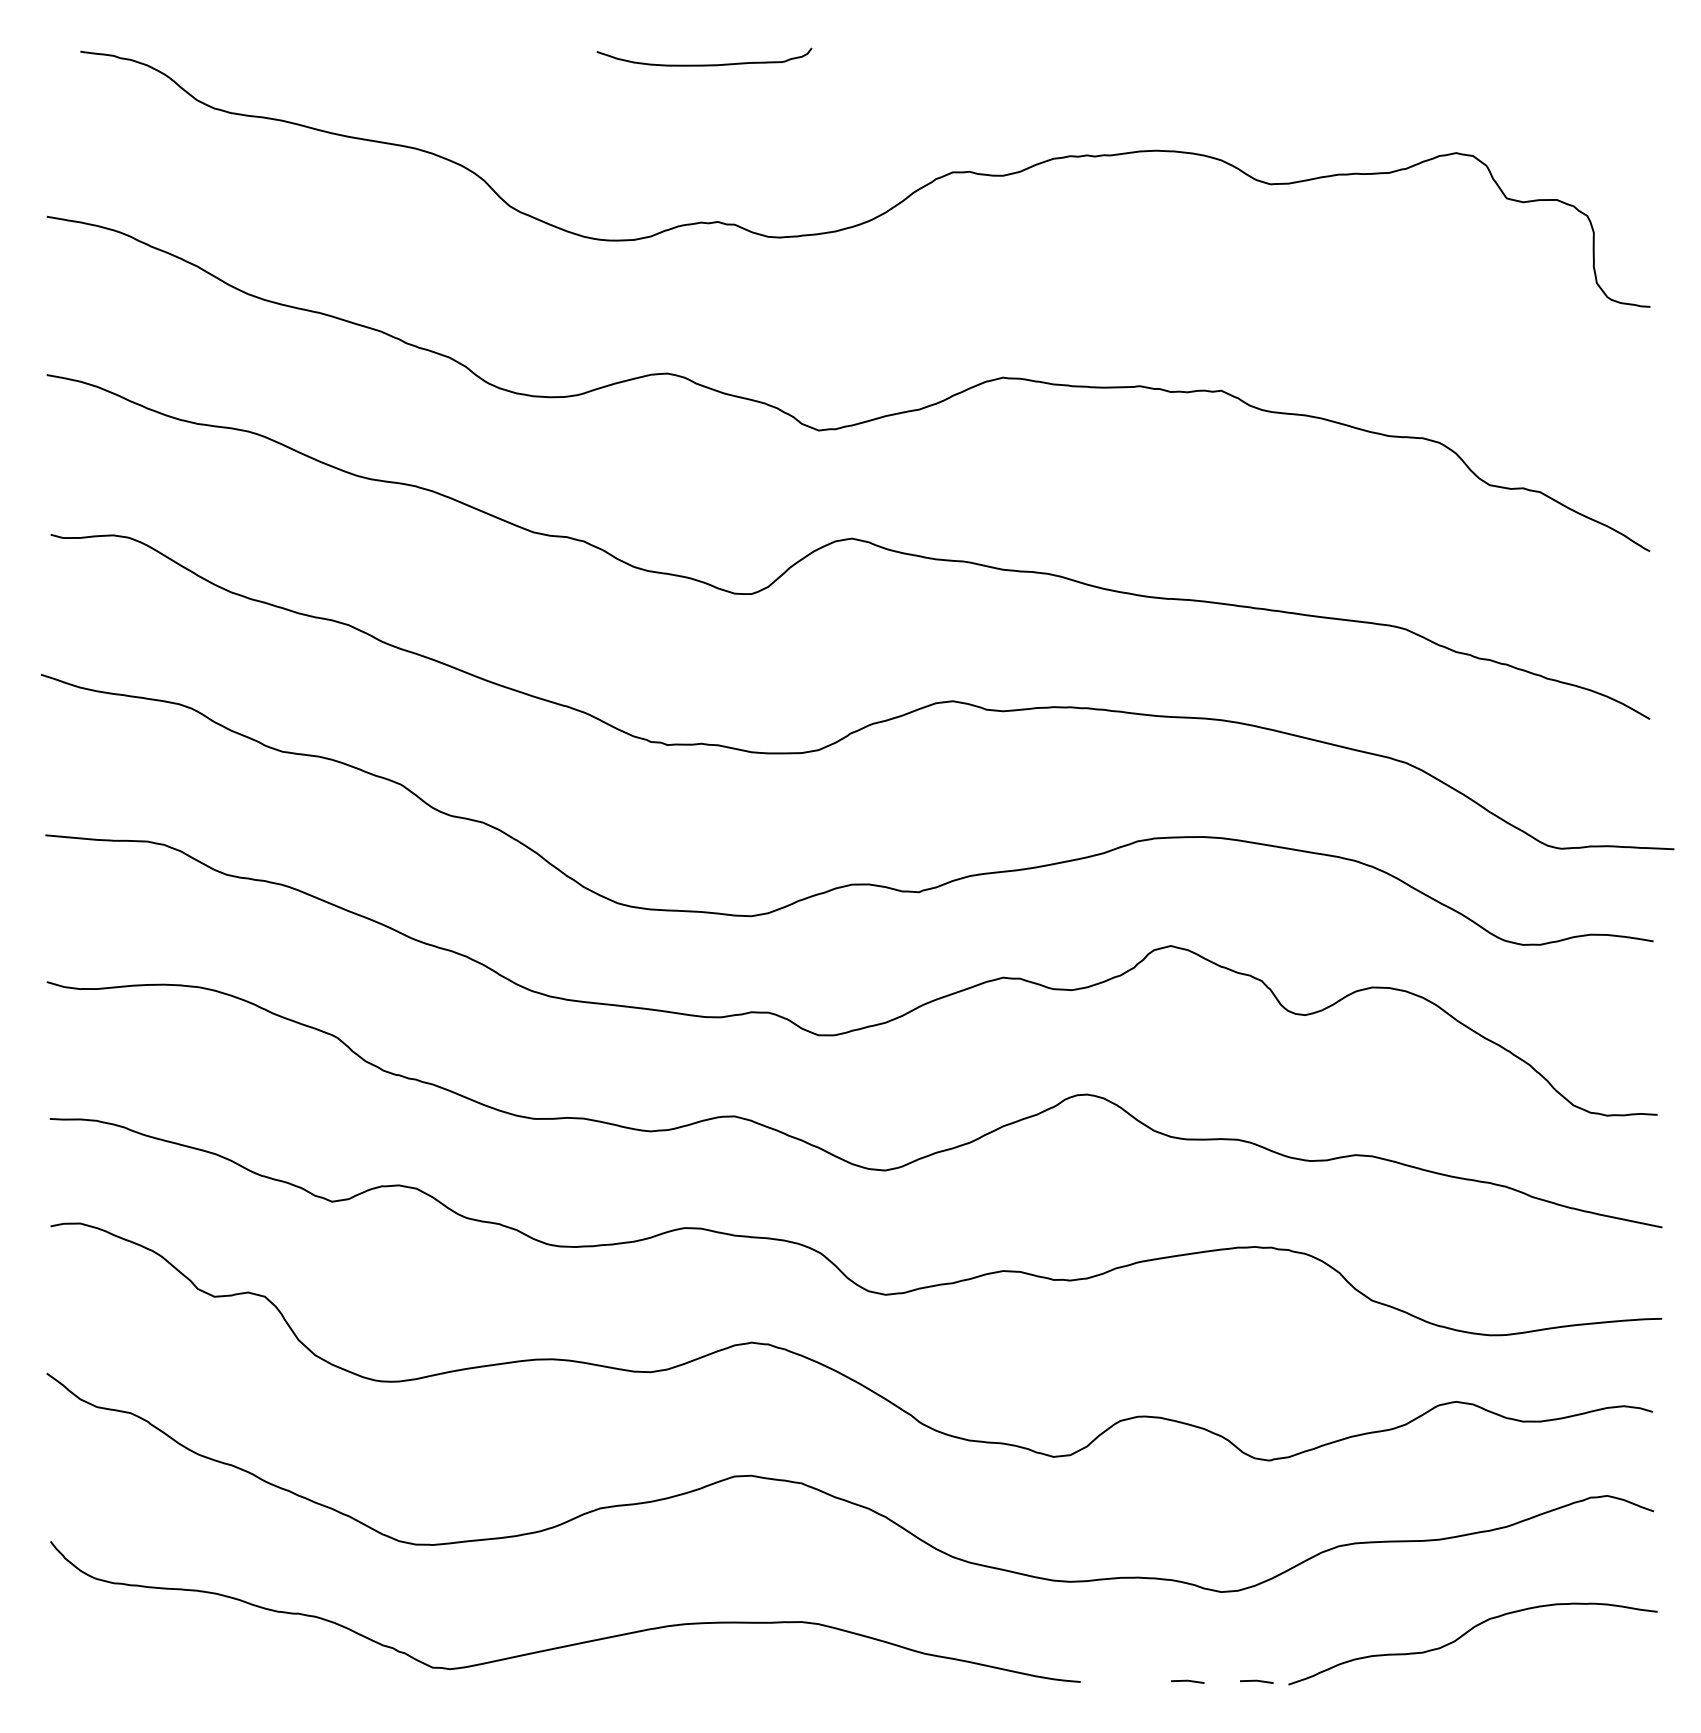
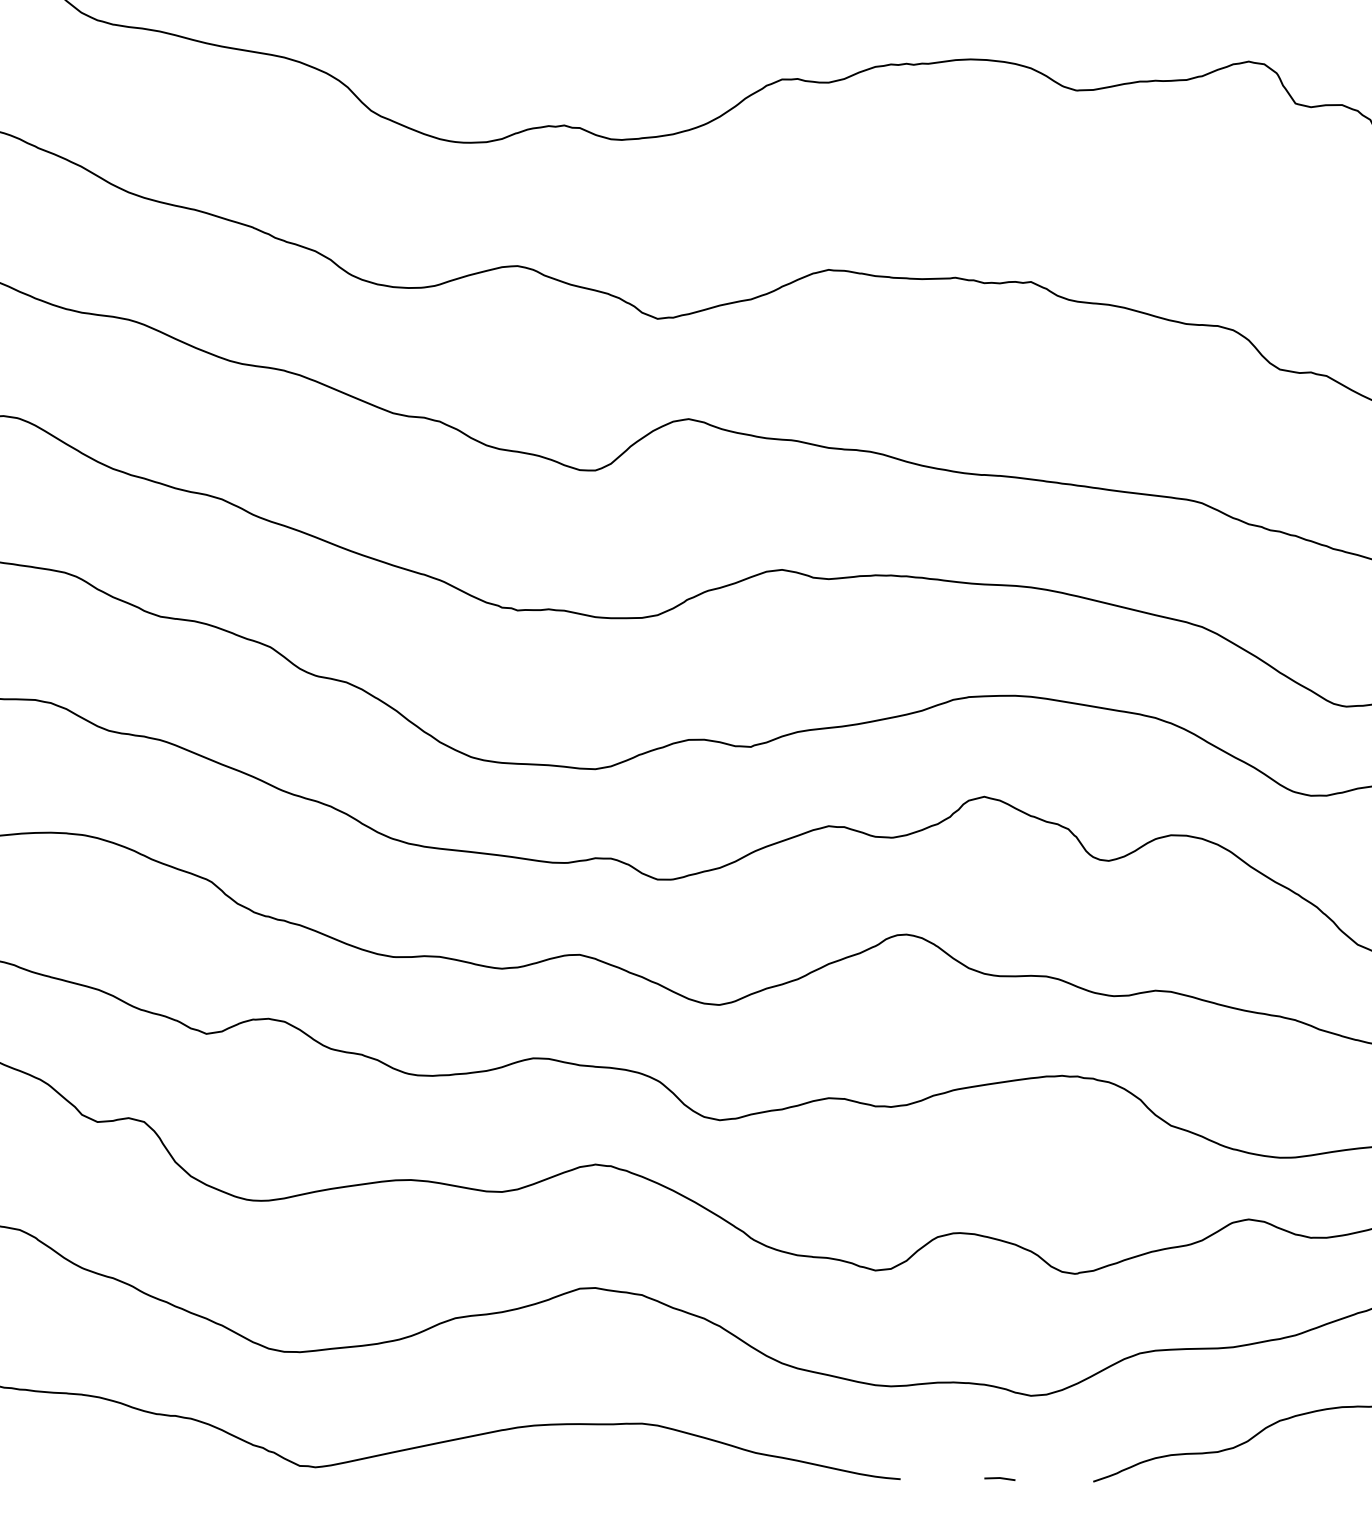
line: (1256, 1681) -> (1063, 1478), removed

